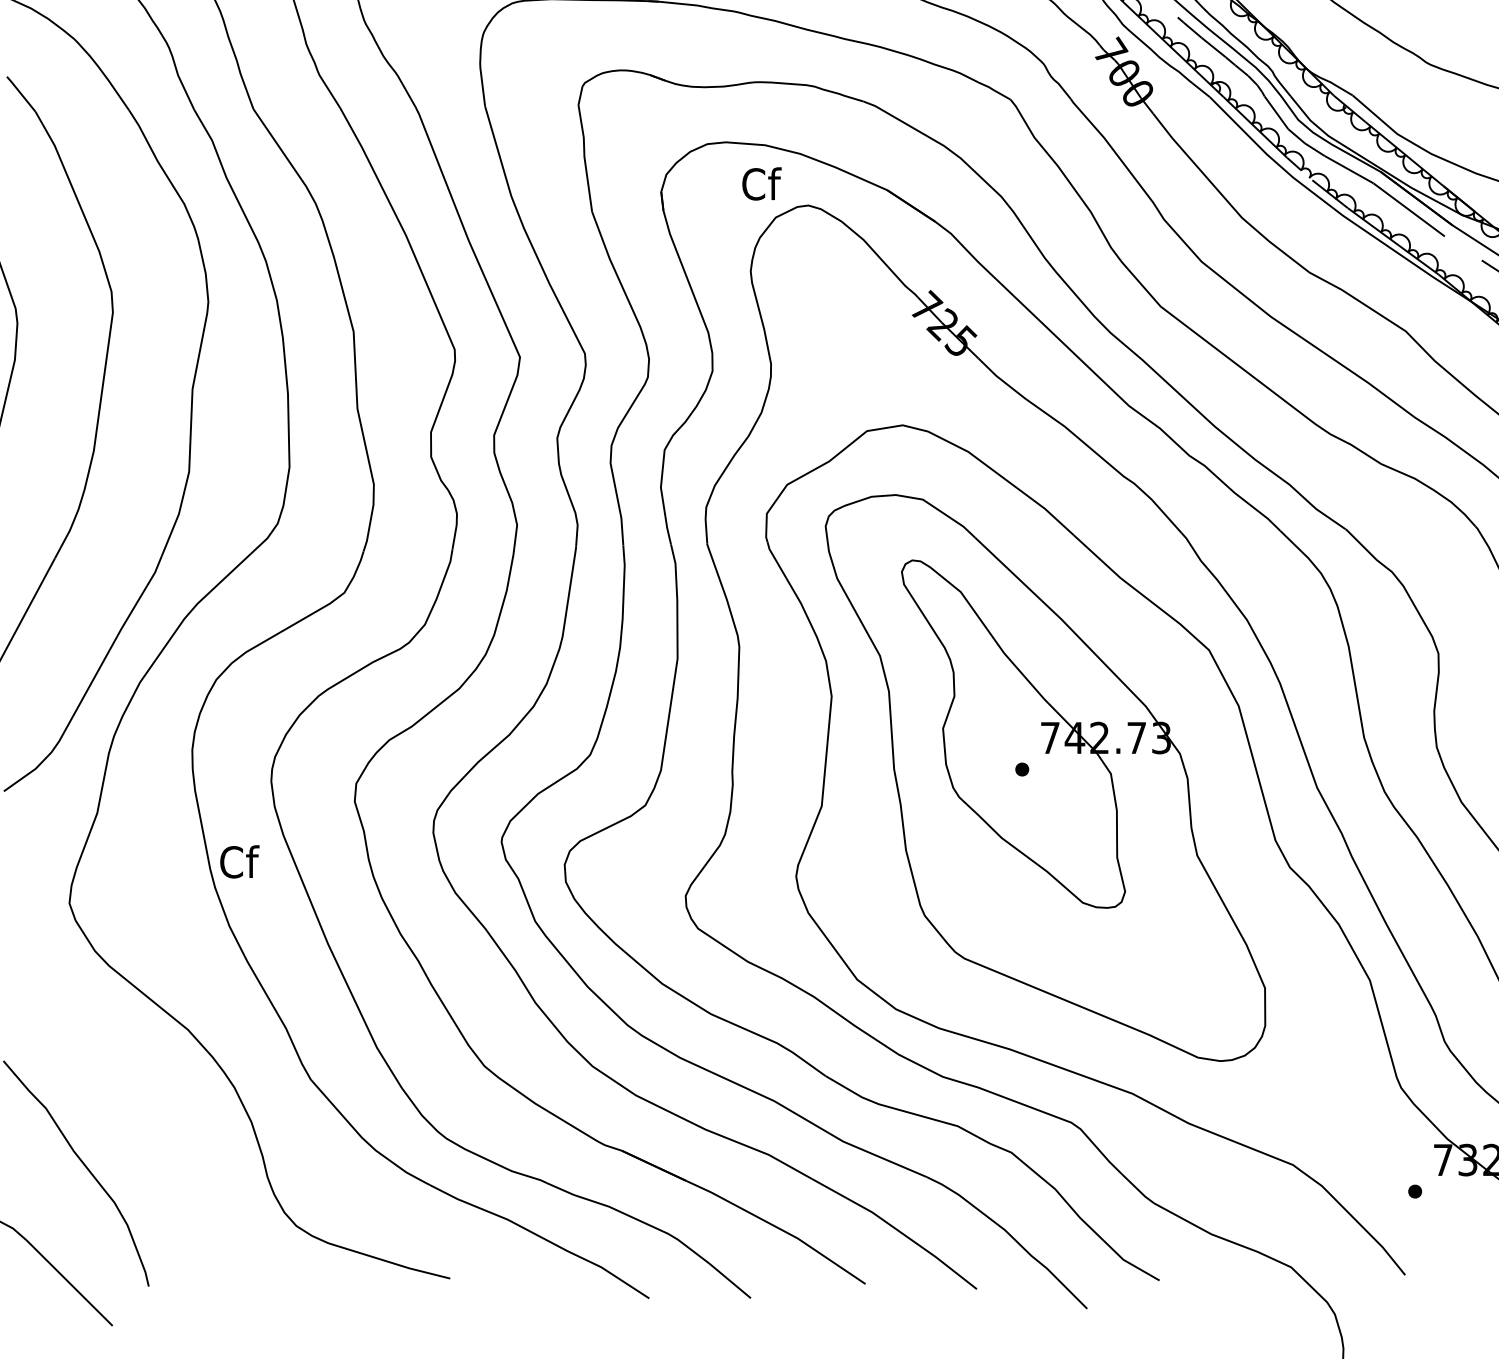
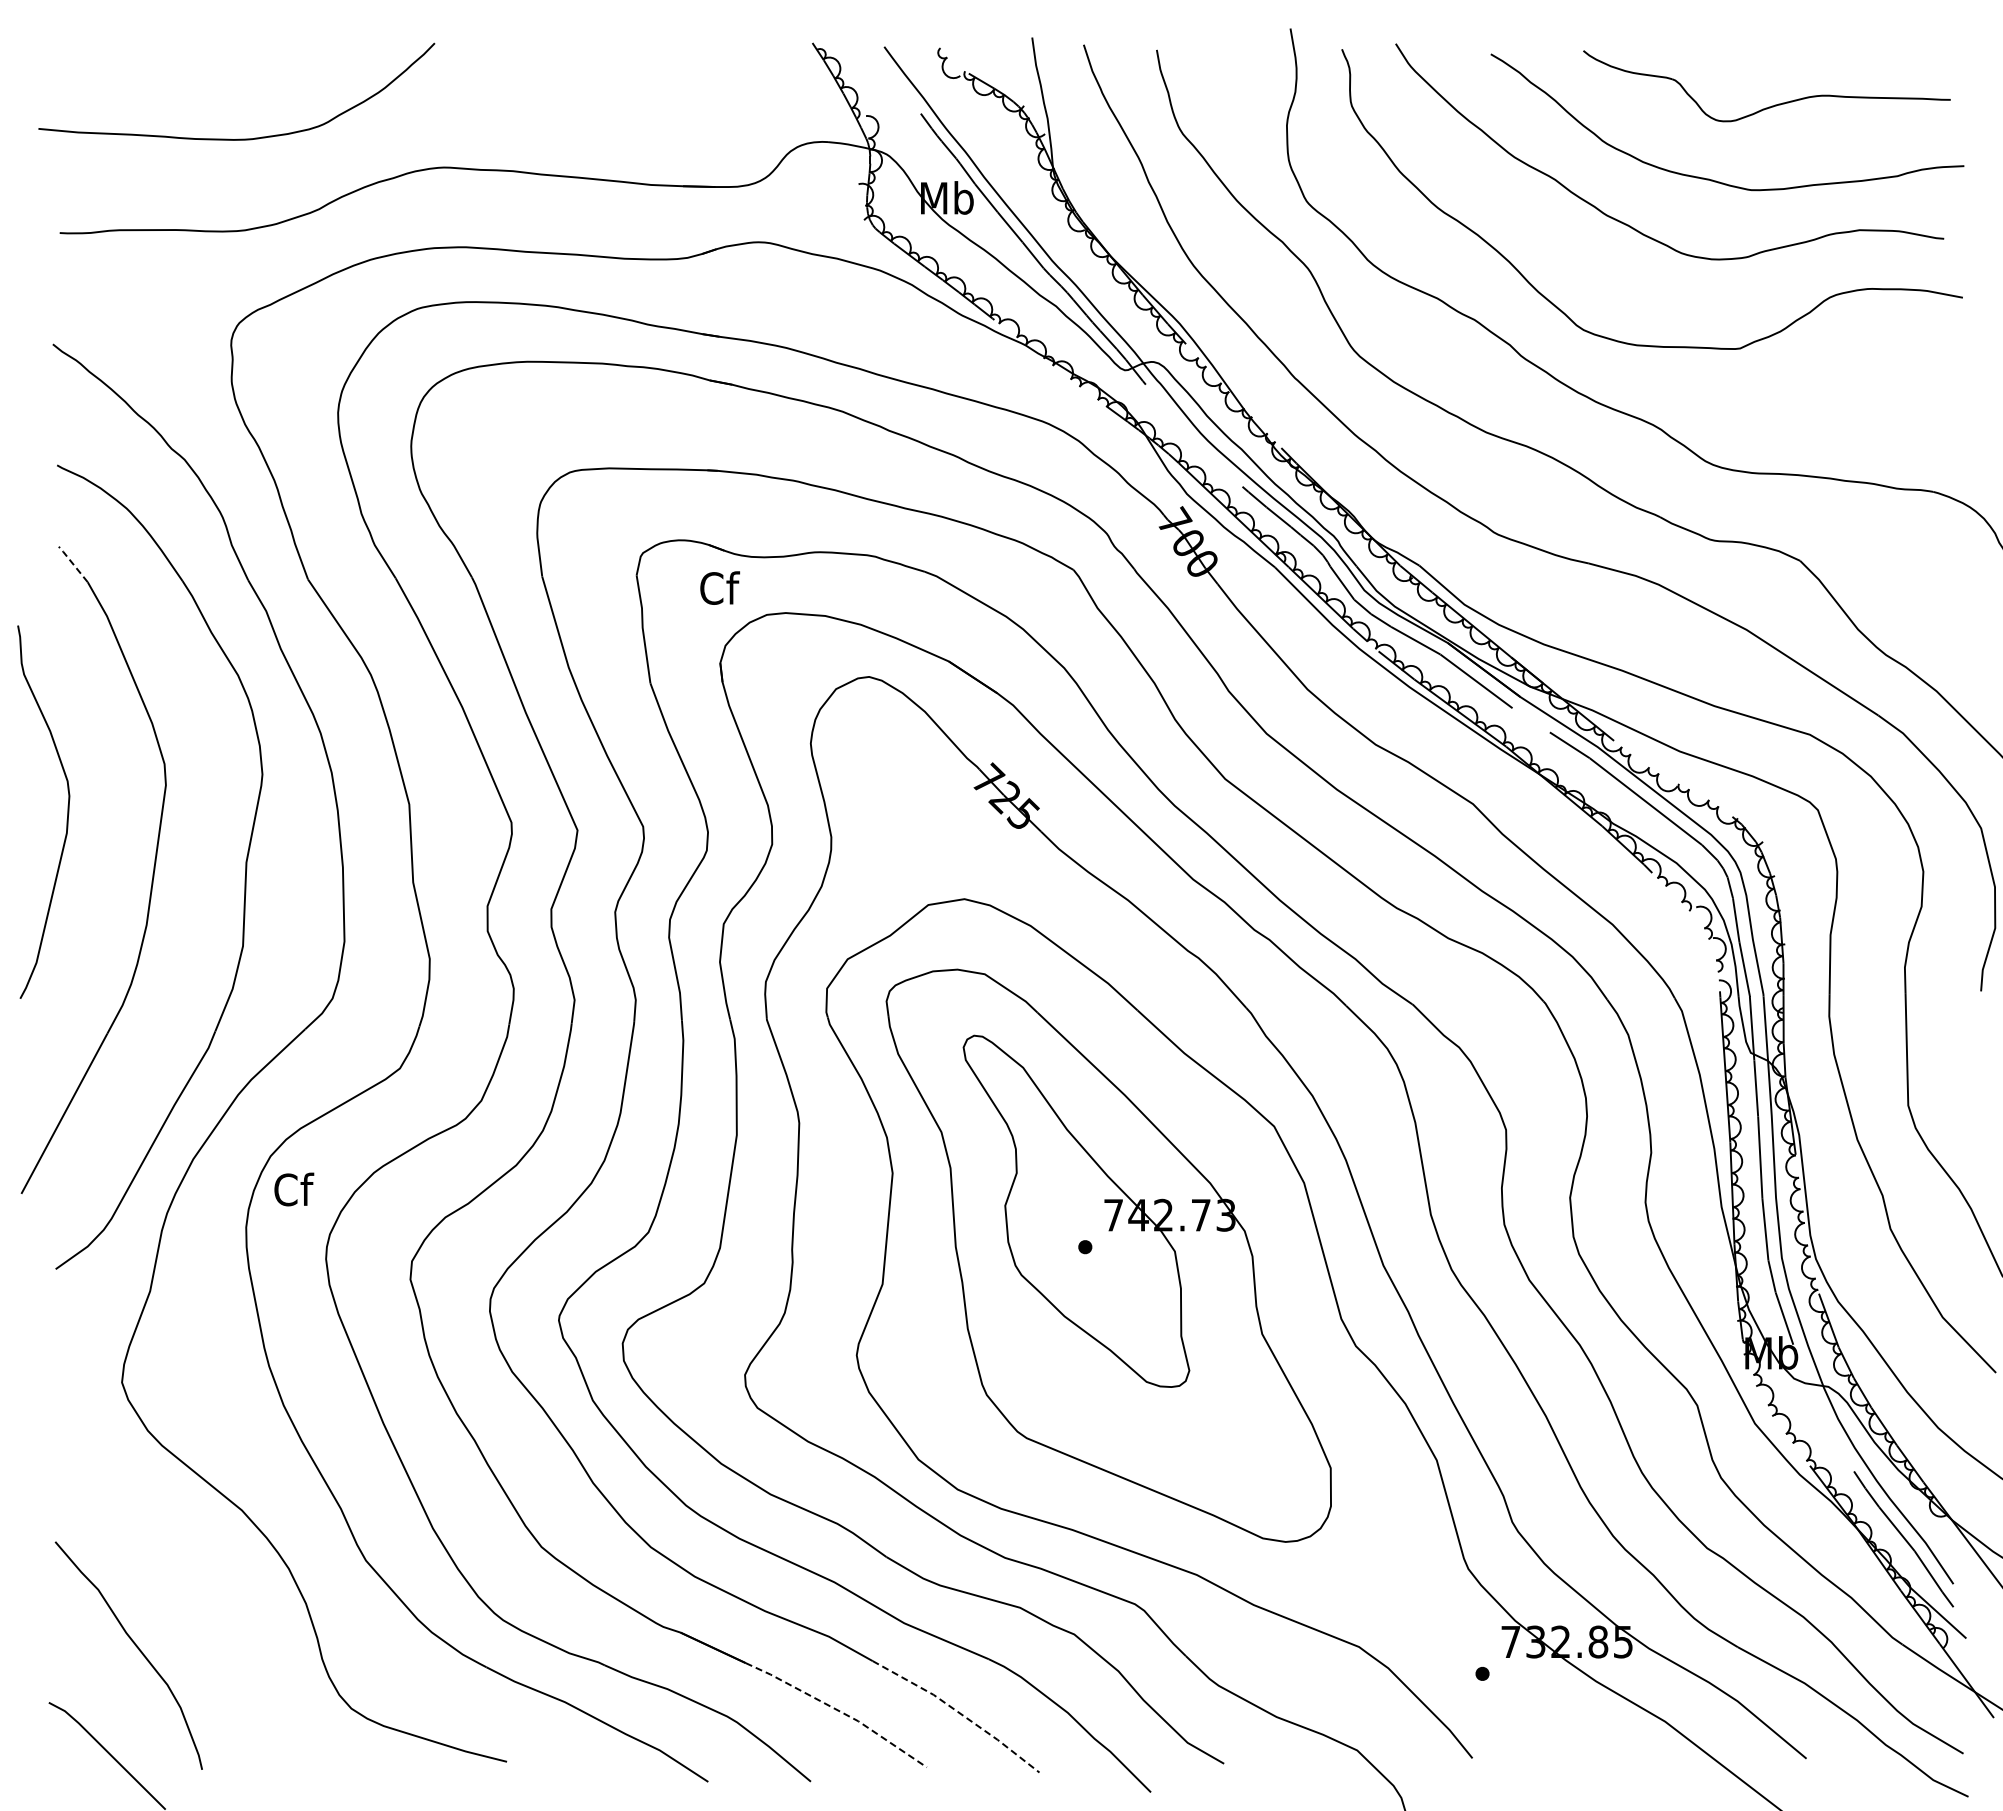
line: (20, 93) -> (72, 563), solid -> dashed
text: (762, 183) -> (720, 587), moved
text: (240, 861) -> (294, 1189), moved
line: (779, 1227) -> (839, 1710), solid -> dashed
line: (897, 1230) -> (959, 1713), solid -> dashed

